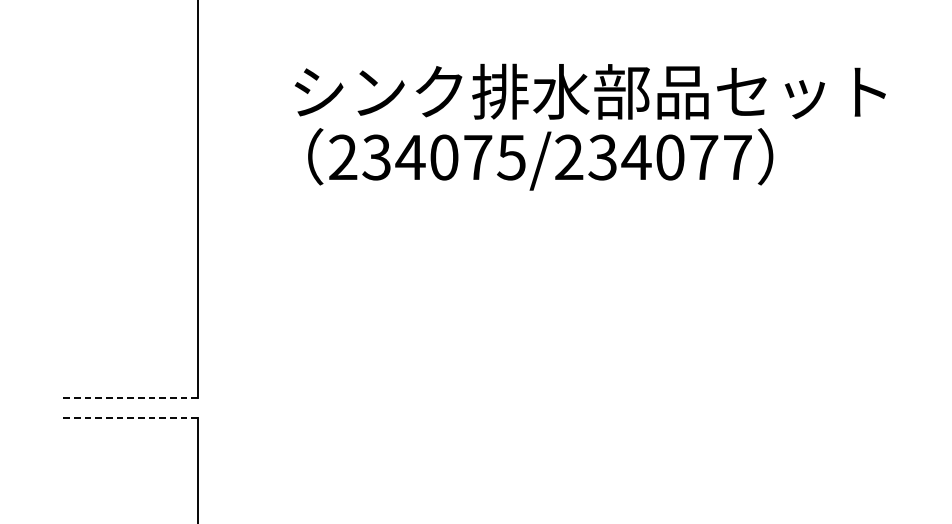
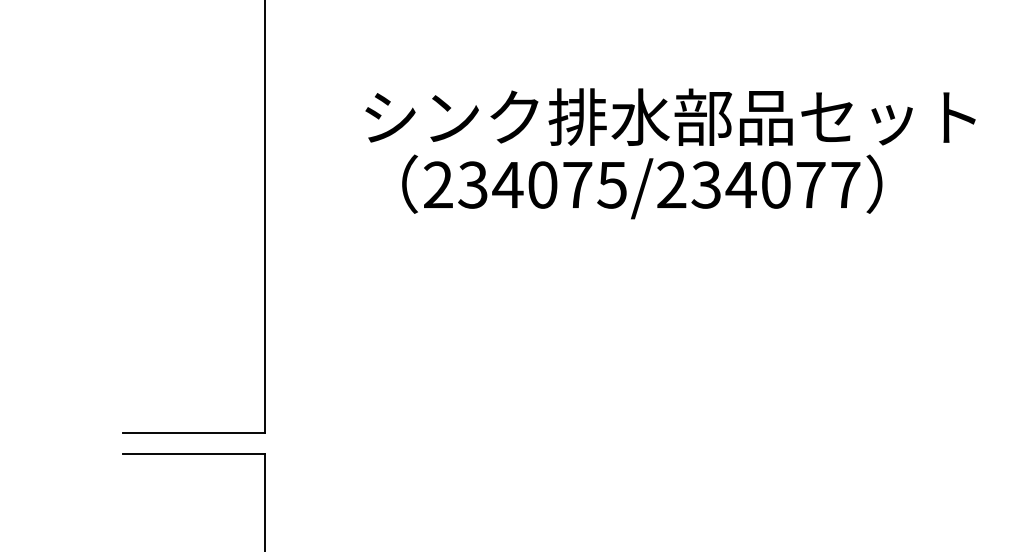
text: (540, 158) -> (642, 186), moved
line: (128, 397) -> (193, 432), dashed -> solid
line: (128, 417) -> (193, 453), dashed -> solid

